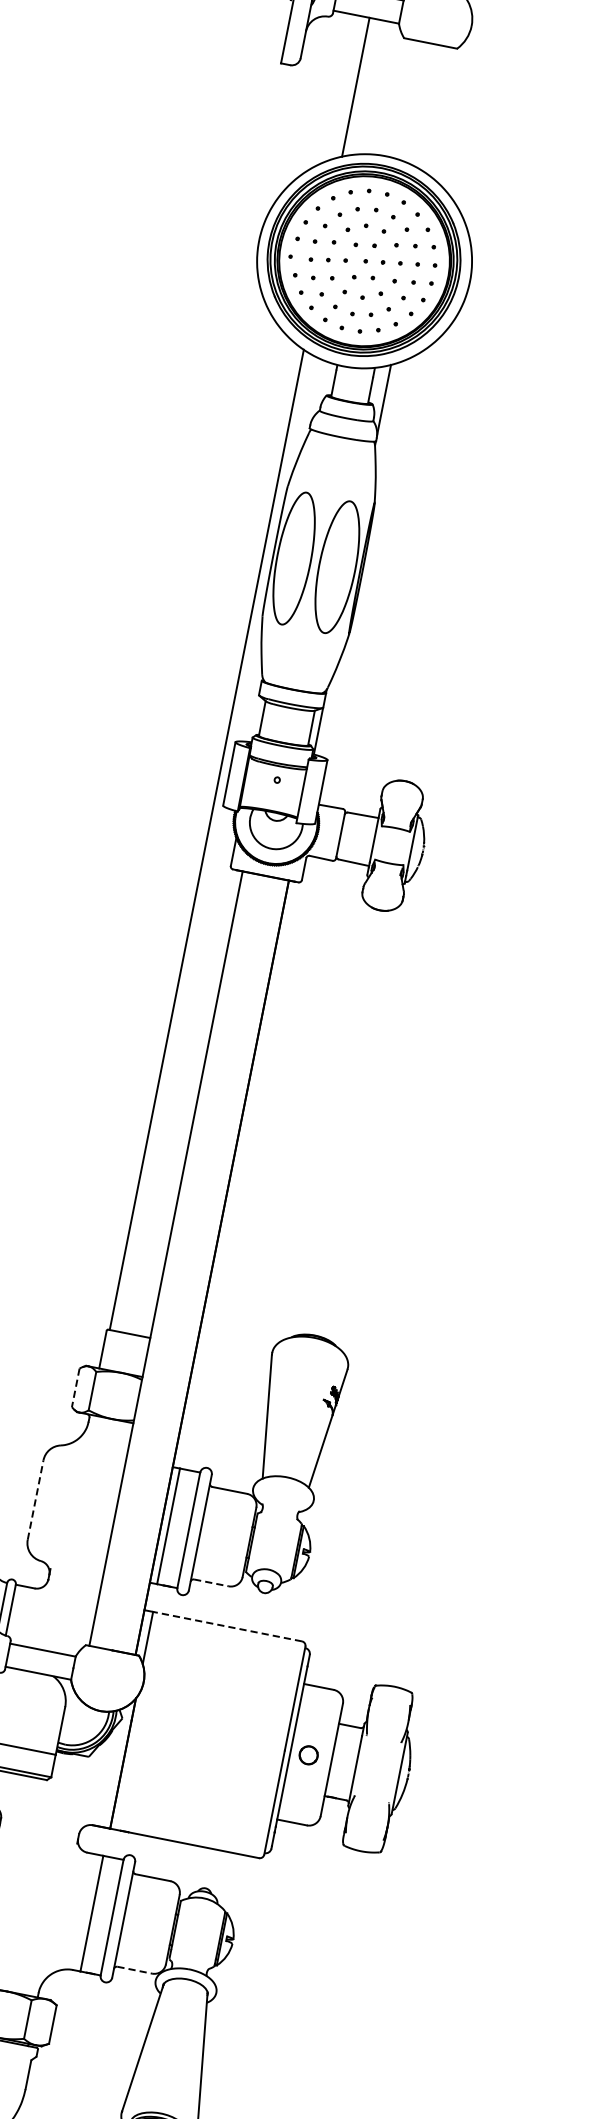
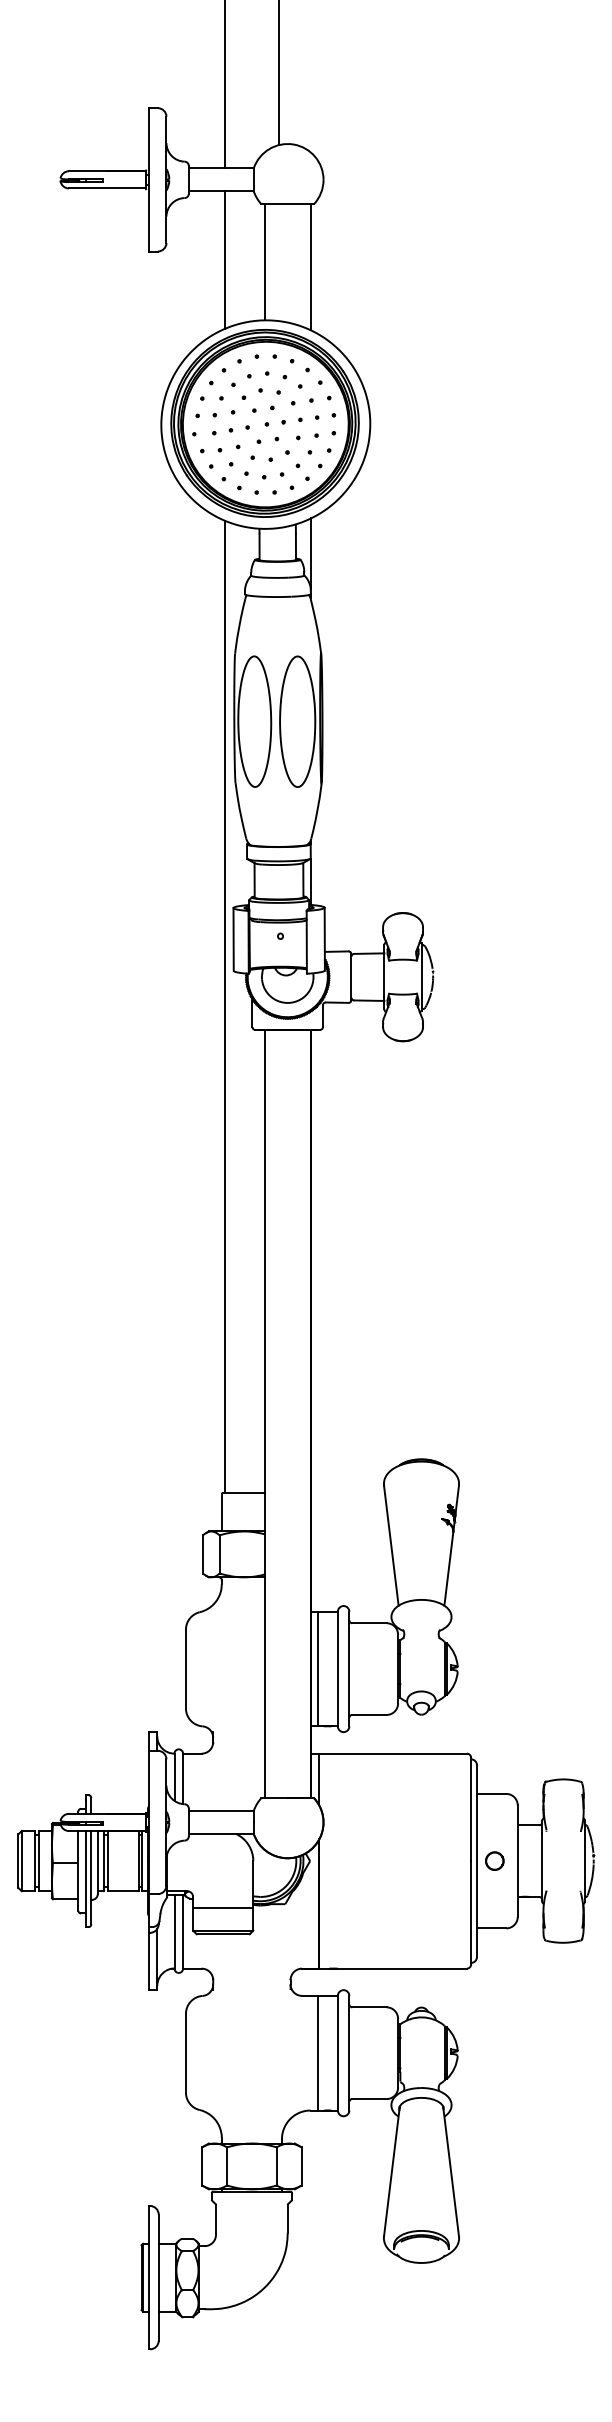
line: (395, 97) -> (264, 262), added
line: (441, 111) -> (310, 267), added
line: (76, 1388) -> (203, 1554), dashed -> solid
line: (35, 1499) -> (185, 1668), dashed -> solid
line: (211, 1582) -> (369, 1714), dashed -> solid
line: (228, 1626) -> (393, 1753), dashed -> solid
line: (134, 1970) -> (369, 2099), dashed -> solid

